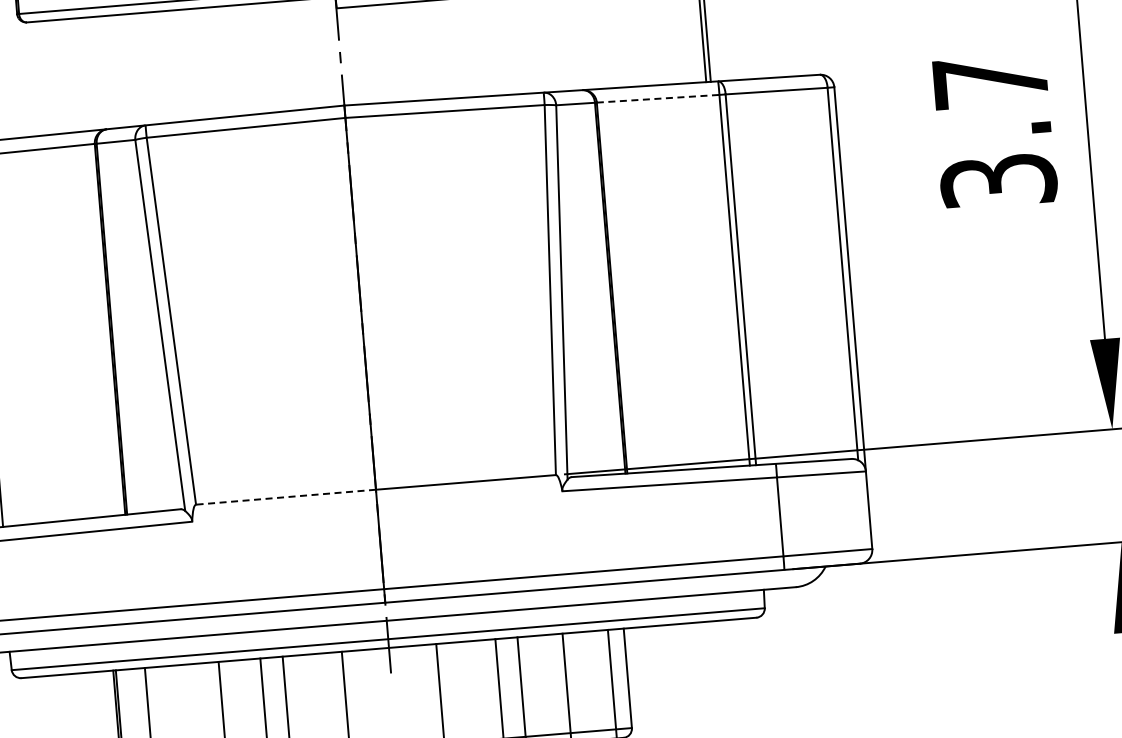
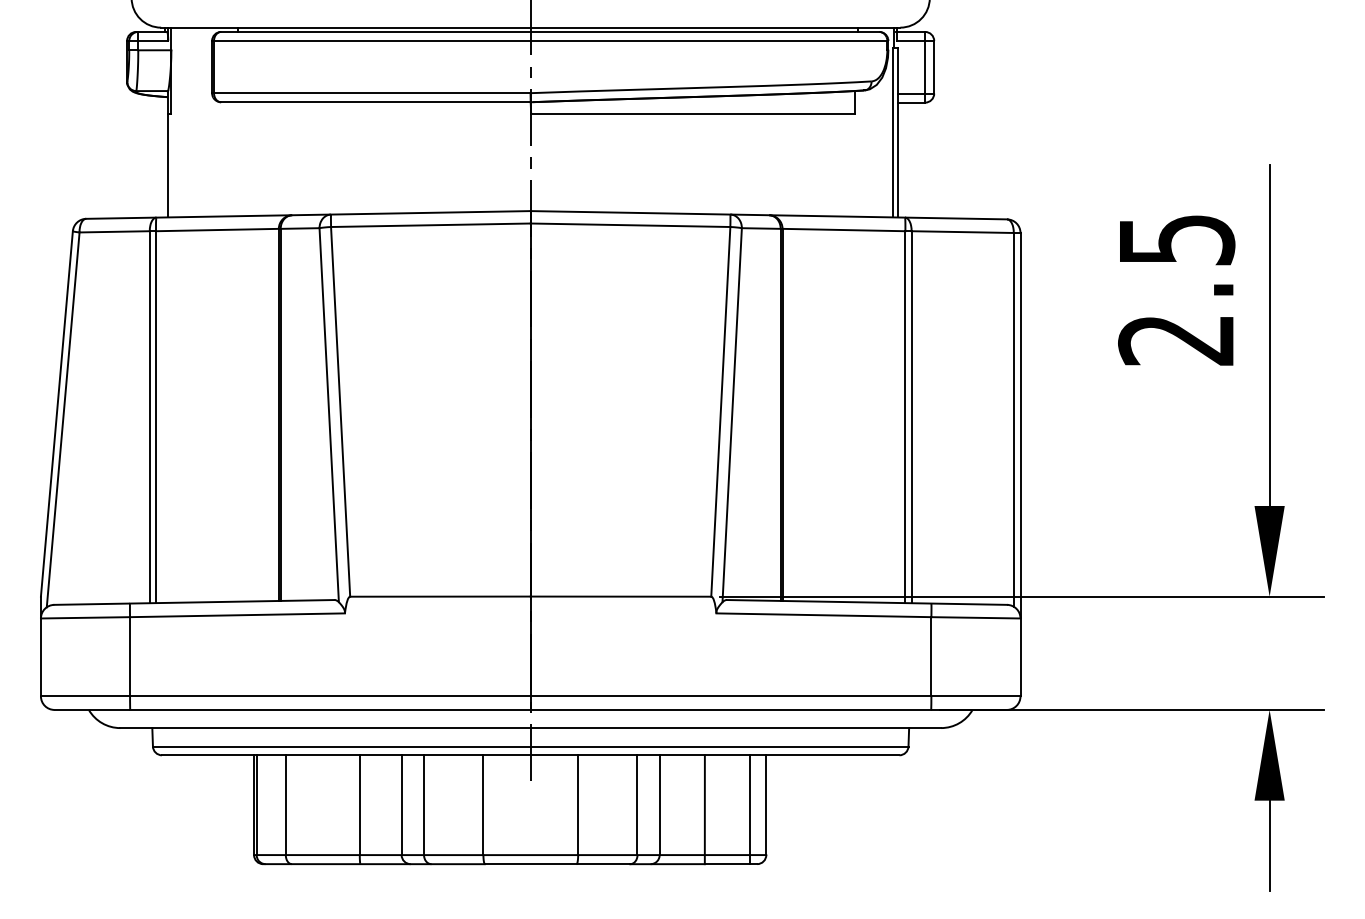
line: (658, 99) -> (844, 230), dashed -> solid
text: (994, 131) -> (1176, 290), 3.7 -> 2.5
line: (285, 497) -> (439, 596), dashed -> solid

